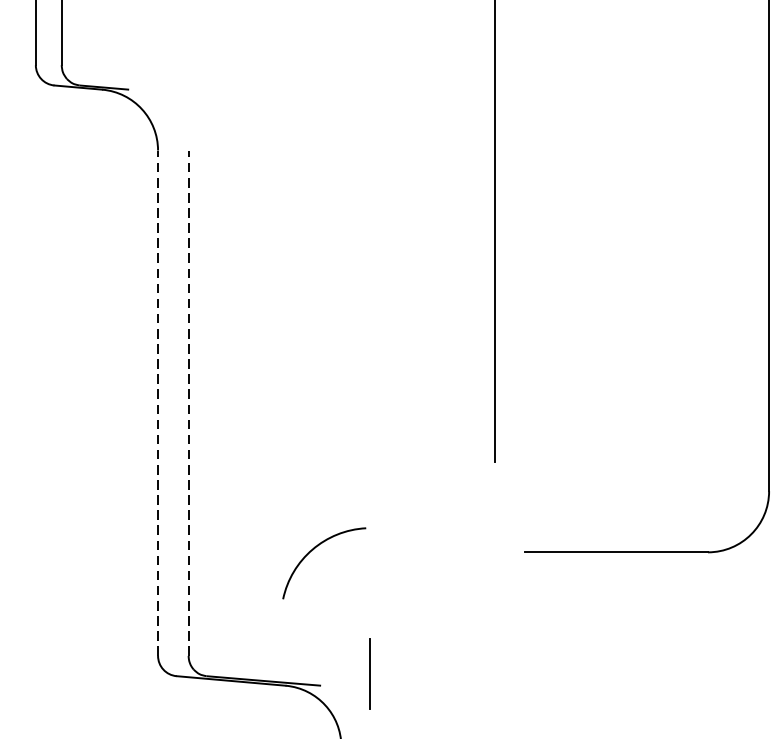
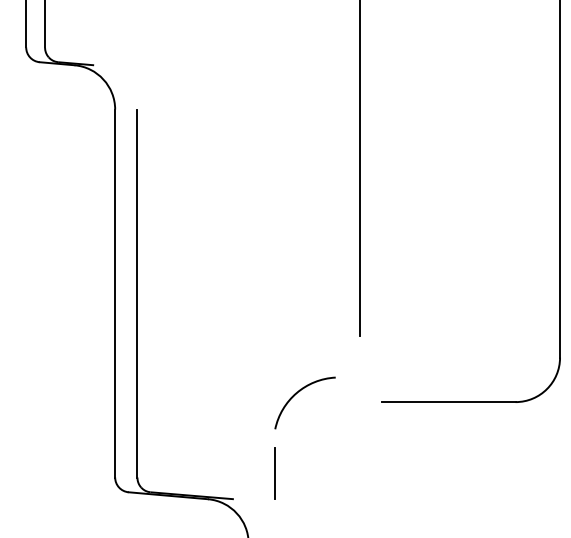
line: (158, 403) -> (115, 293), dashed -> solid
line: (188, 403) -> (137, 293), dashed -> solid
arc: (312, 551) -> (296, 394), moved
line: (368, 673) -> (274, 473), moved

